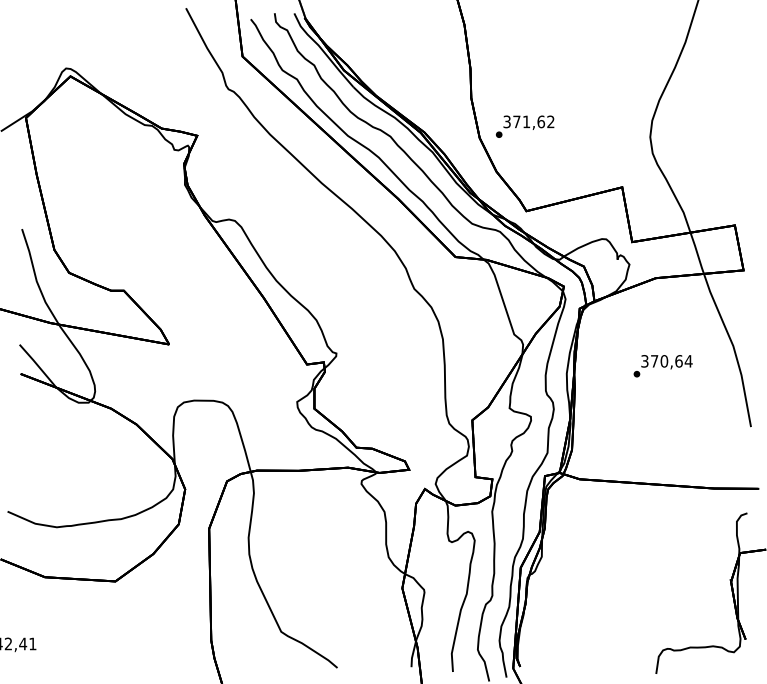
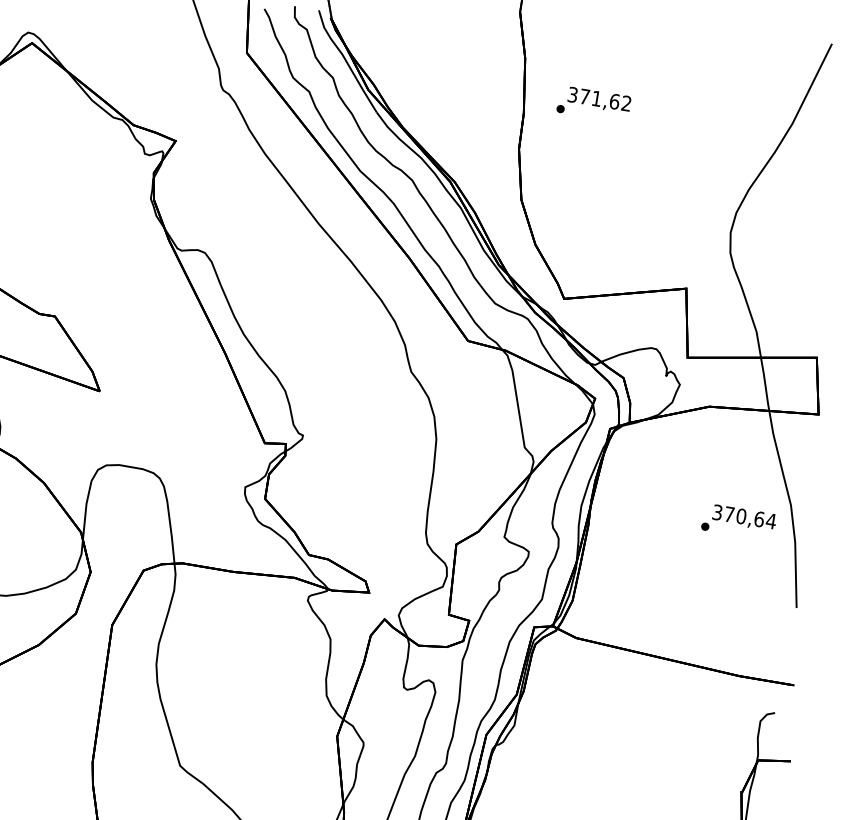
text: (525, 126) -> (594, 104), moved
text: (662, 366) -> (738, 522), moved

